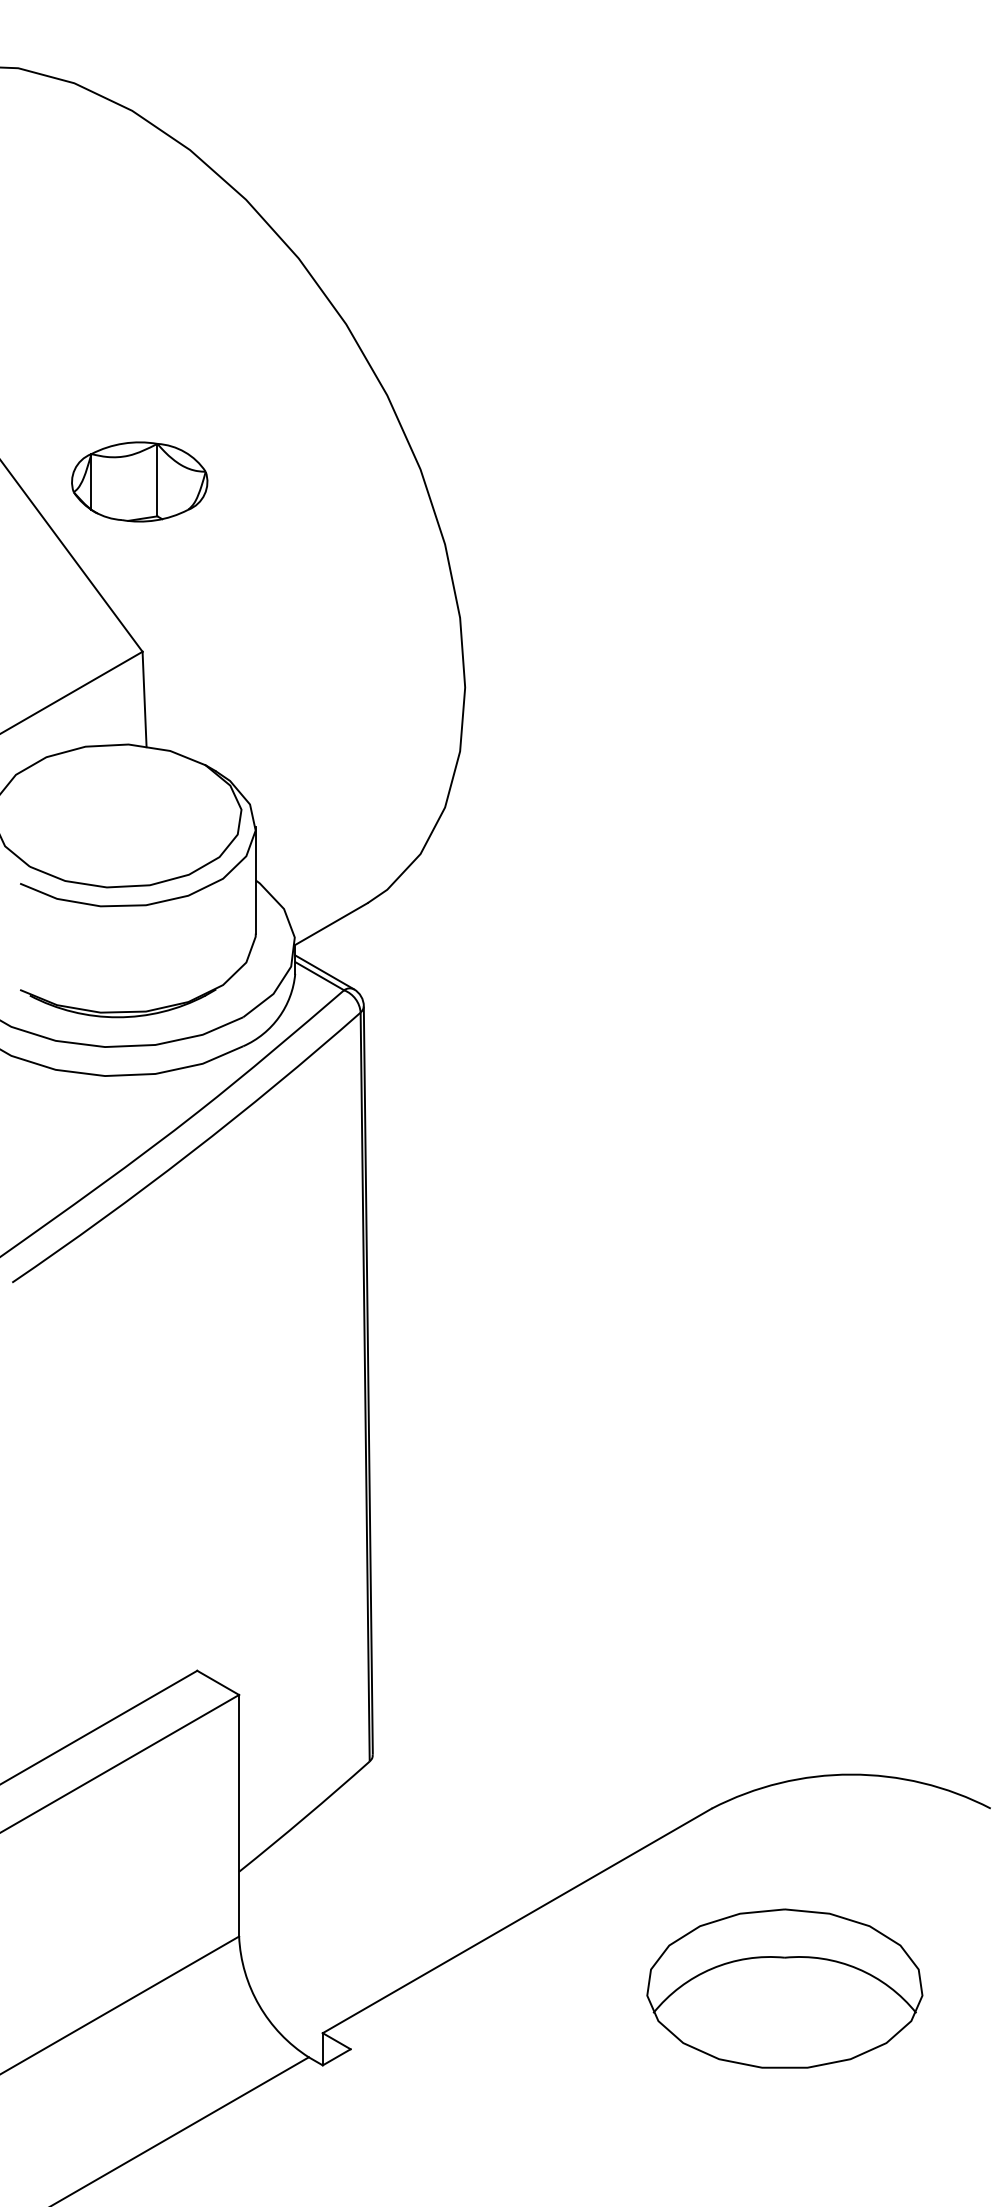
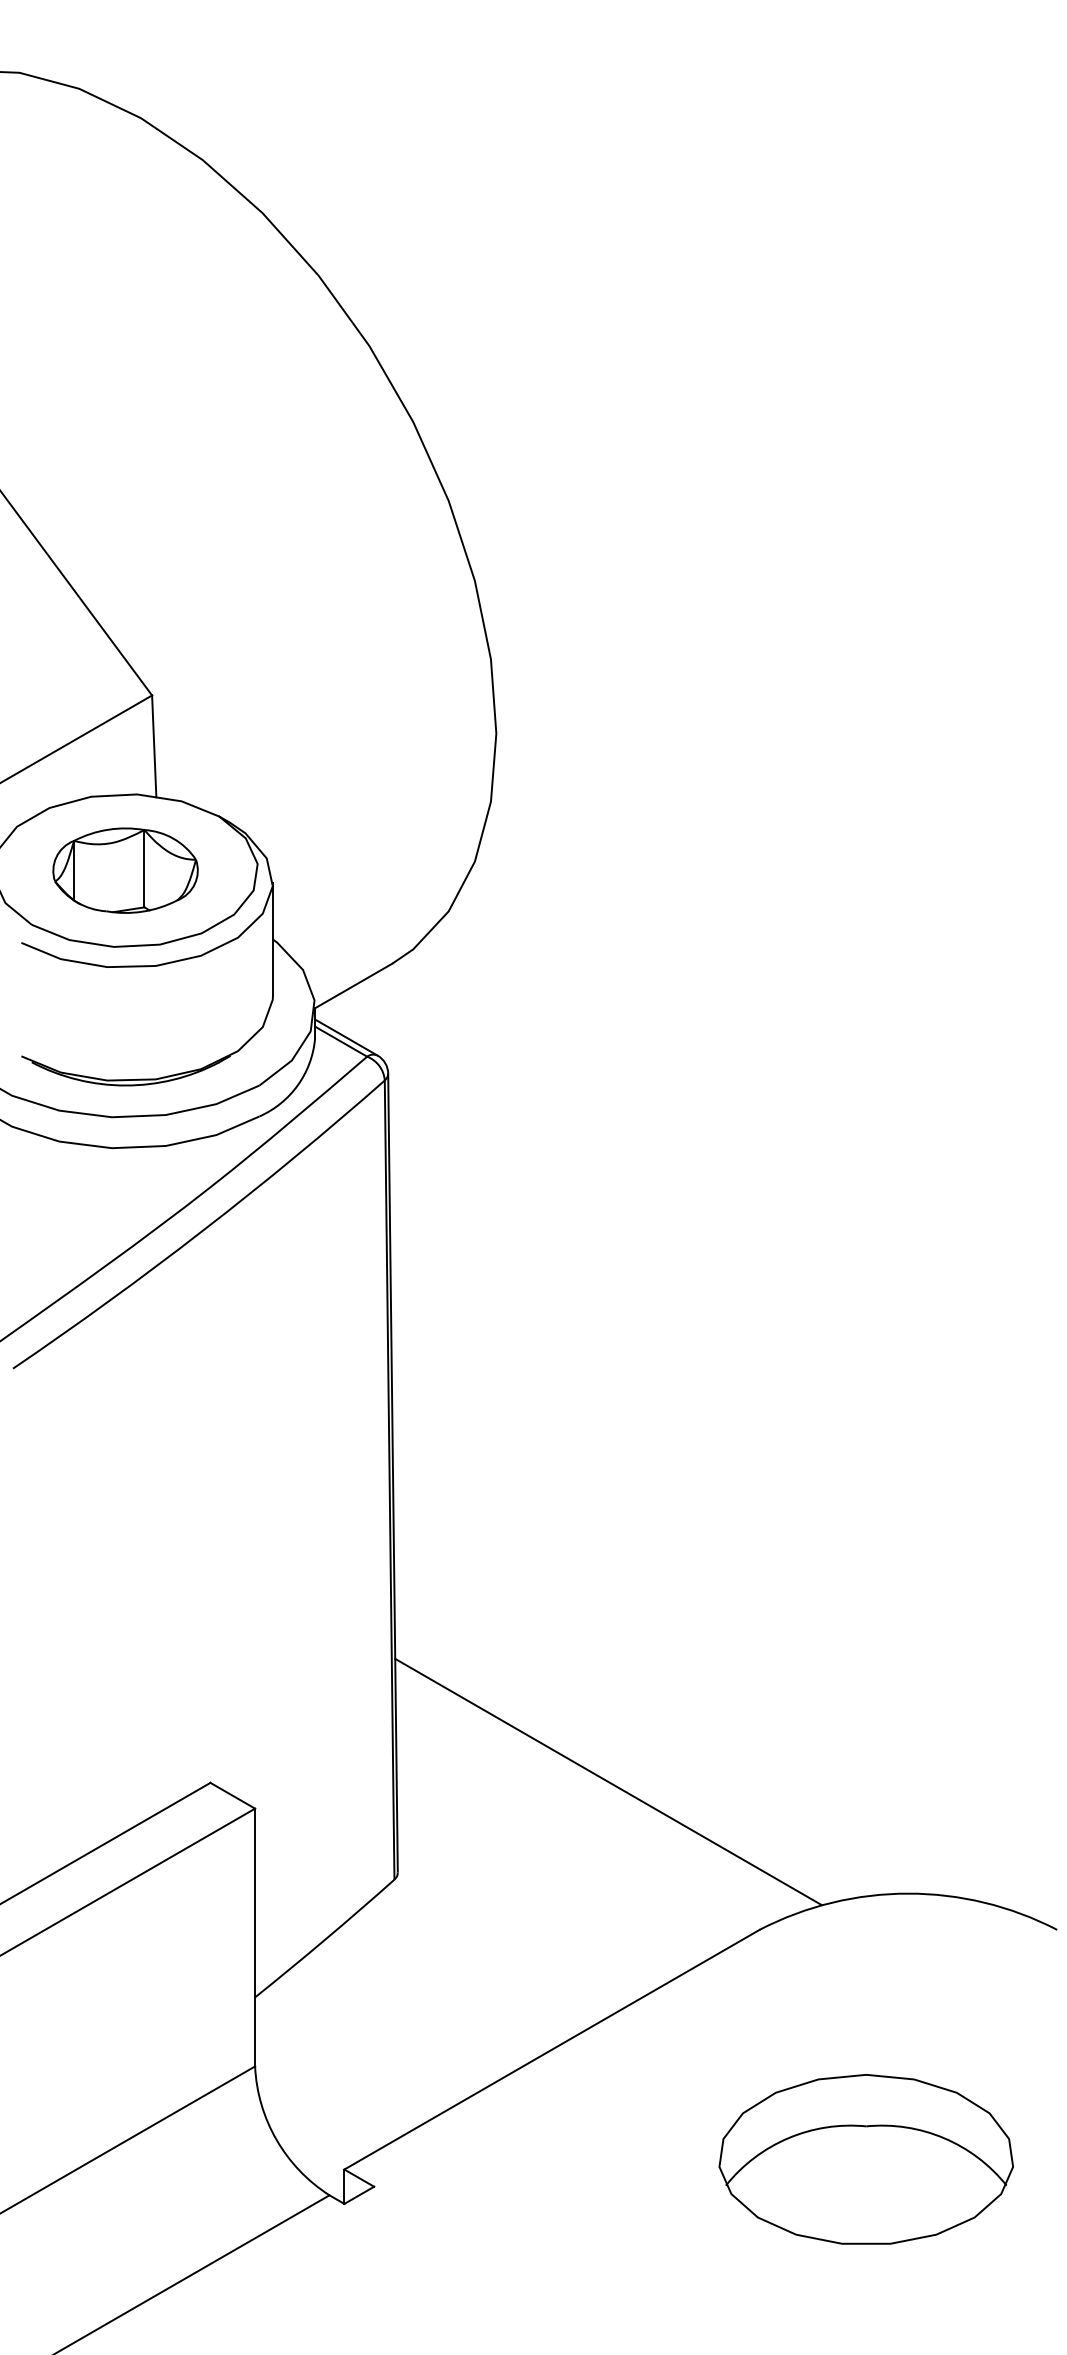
part: (139, 481) -> (125, 870), moved
line: (570, 1669) -> (608, 1781), added
part: (784, 1988) -> (865, 2159), moved

